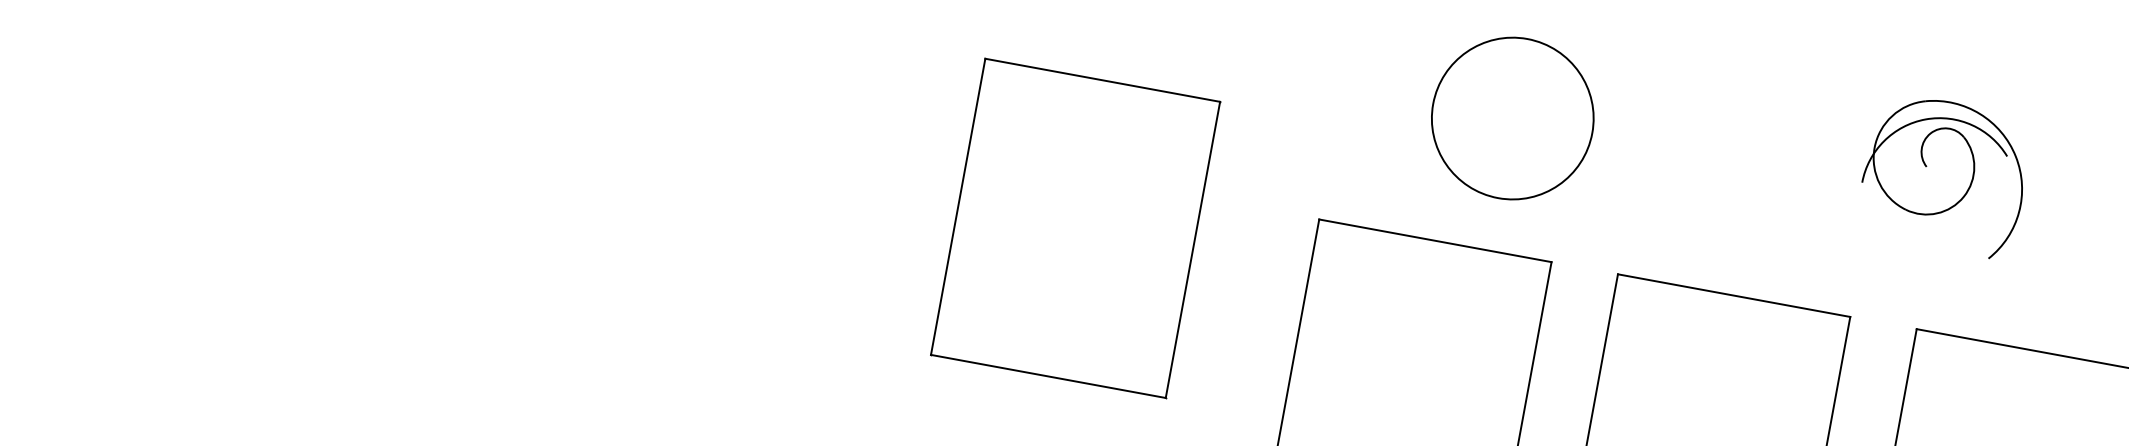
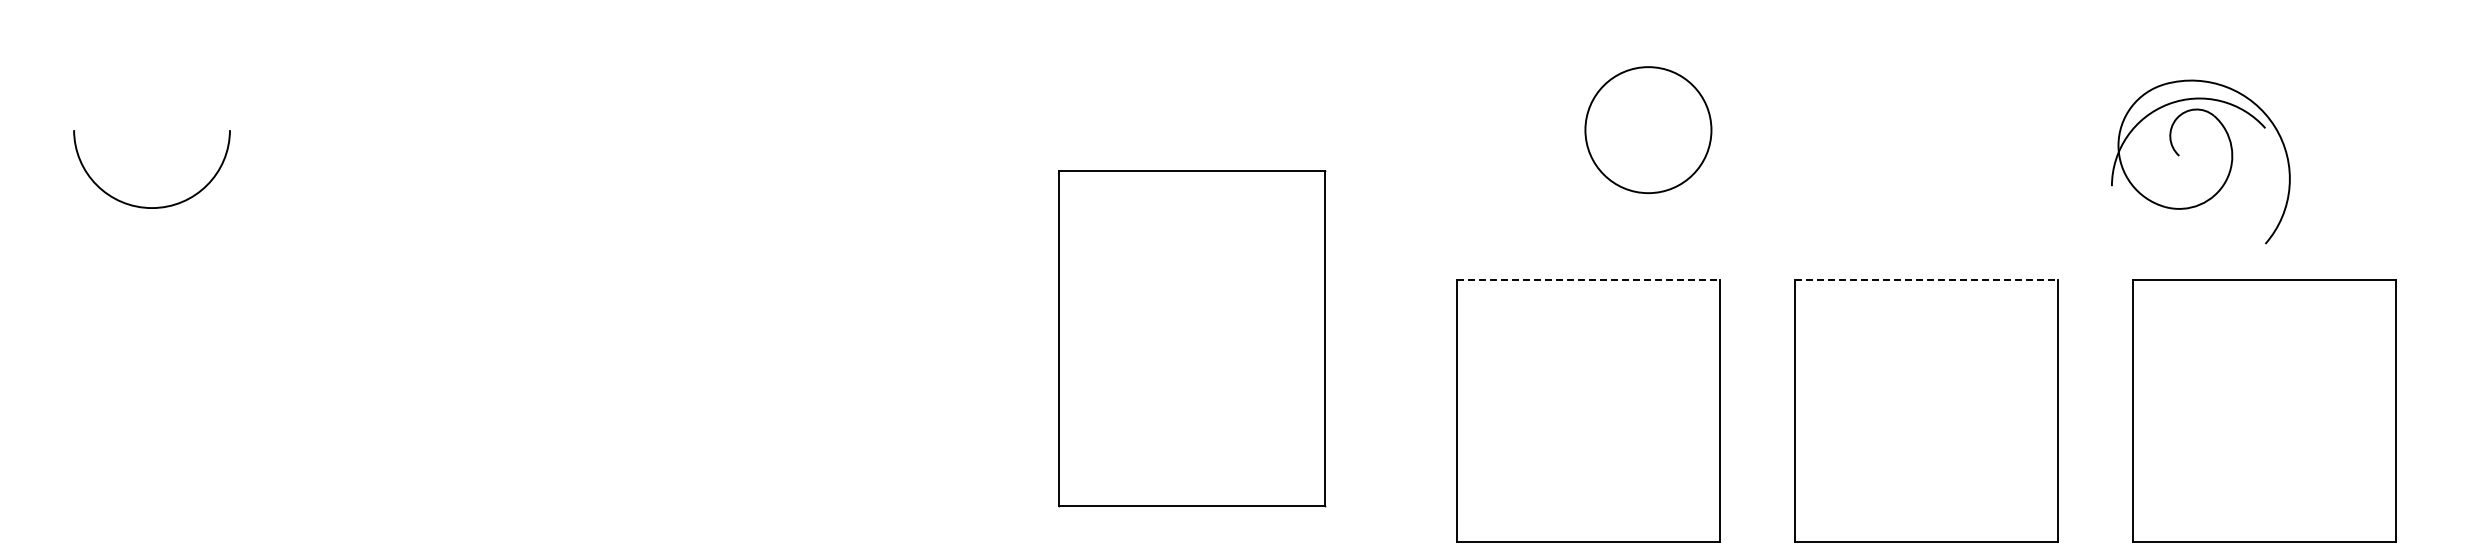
circle: (1512, 118) -> (1648, 130), size x0.7
part: (1926, 166) -> (2179, 155), moved
line: (1435, 240) -> (1588, 279), solid -> dashed
line: (1734, 295) -> (1926, 279), solid -> dashed

